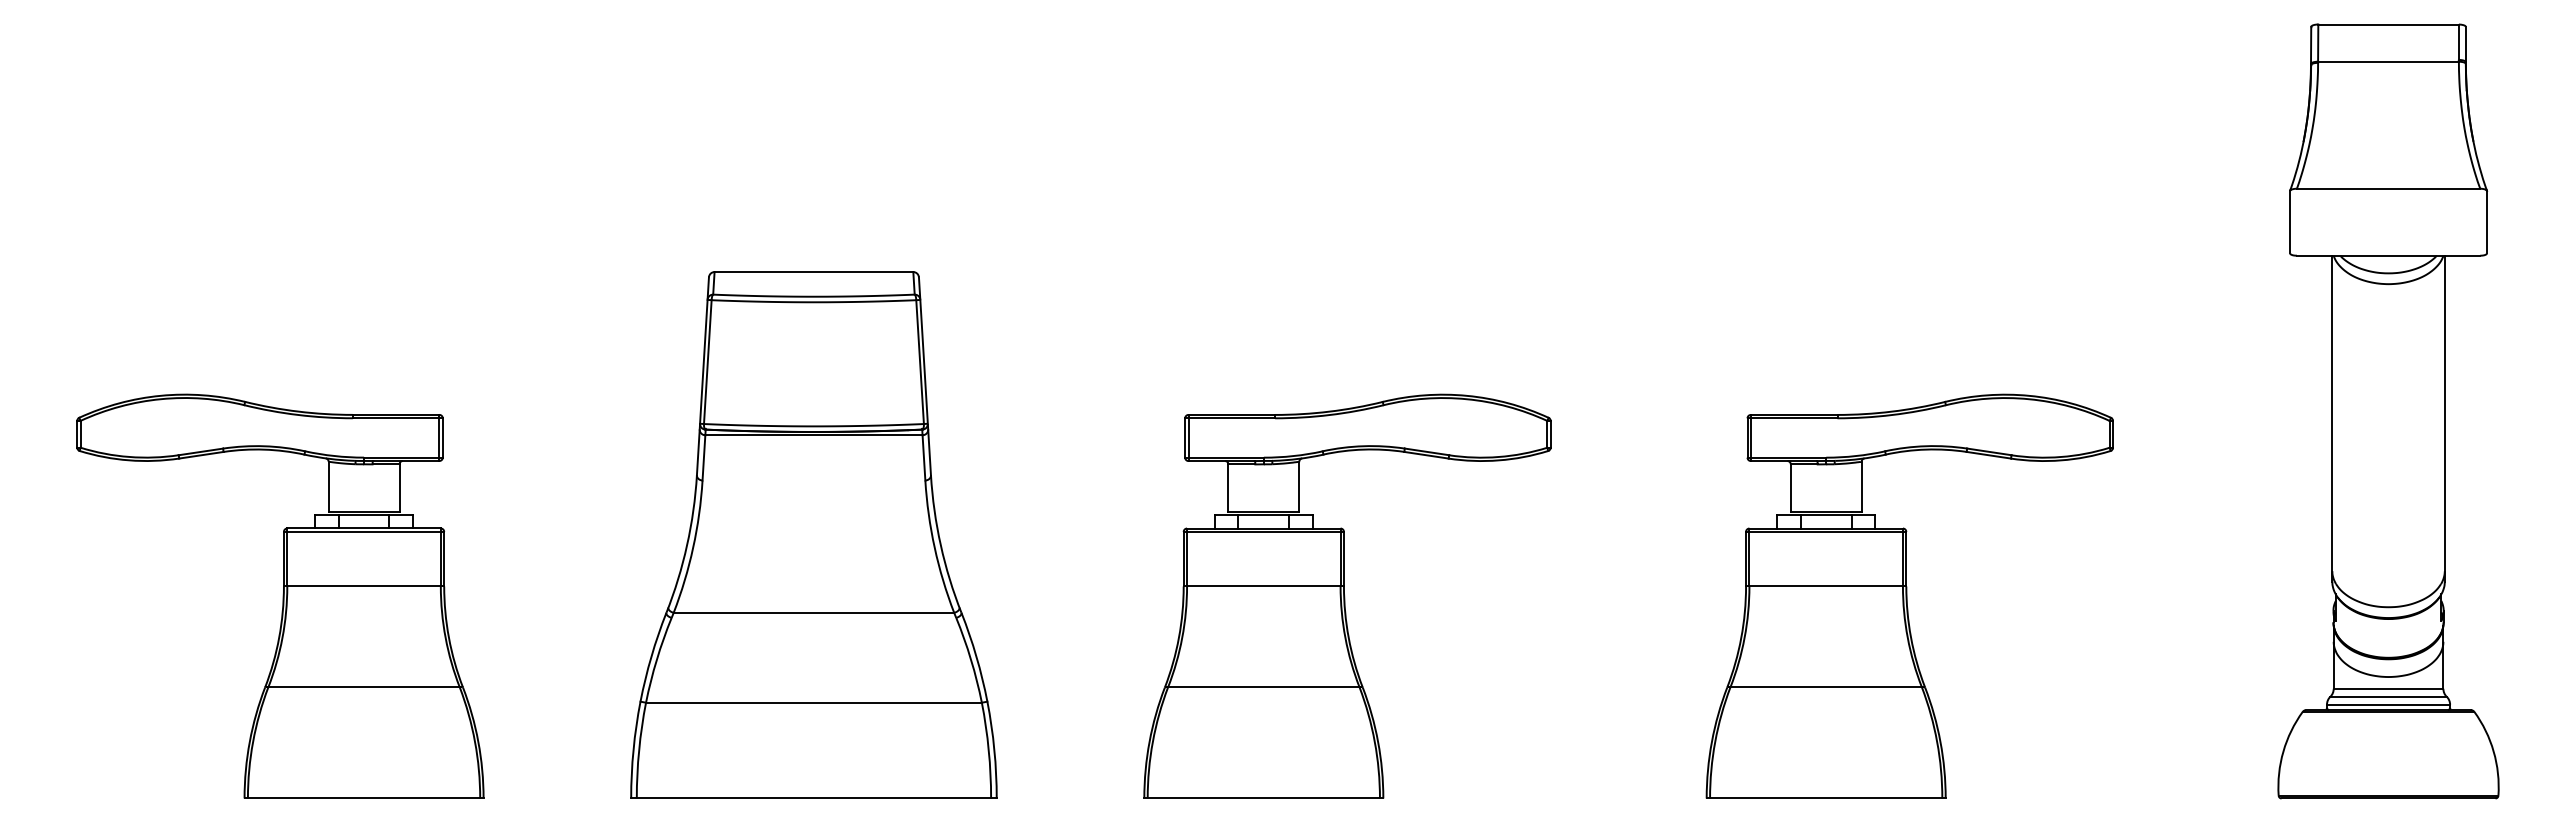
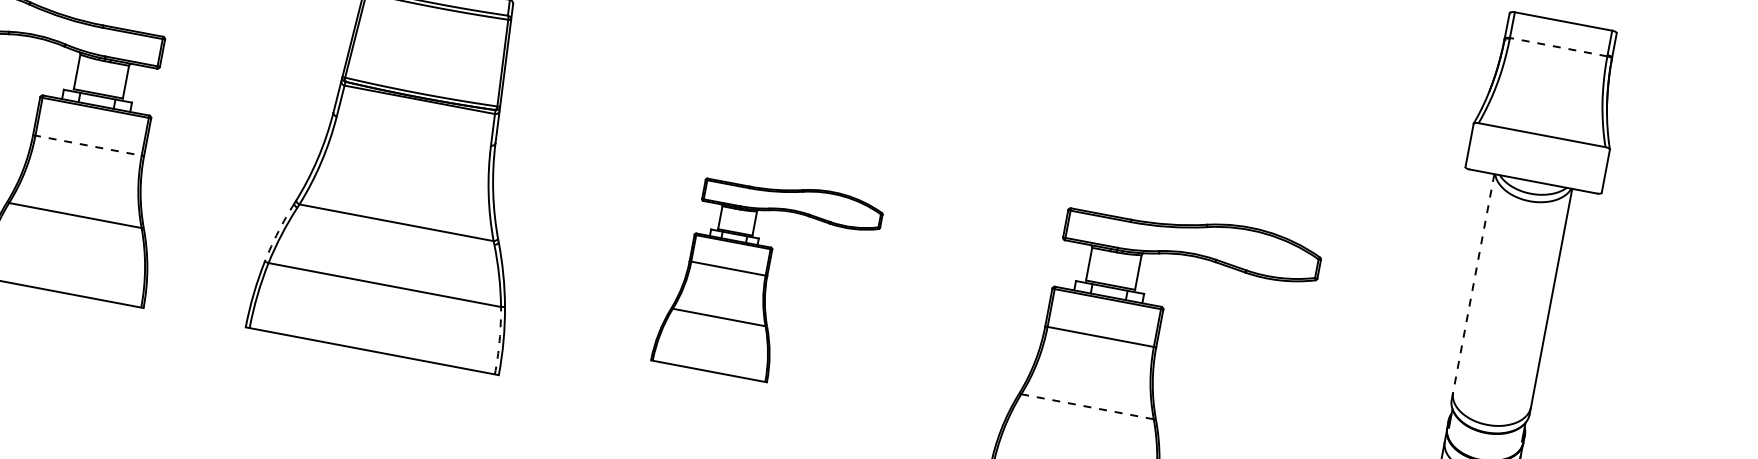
line: (2387, 61) -> (1557, 46), solid -> dashed
line: (2332, 419) -> (1473, 287), solid -> dashed
line: (364, 586) -> (88, 145), solid -> dashed
part: (1347, 595) -> (768, 280), size x0.7
arc: (651, 656) -> (278, 231), solid -> dashed
line: (1826, 687) -> (1087, 406), solid -> dashed
arc: (988, 750) -> (499, 340), solid -> dashed

